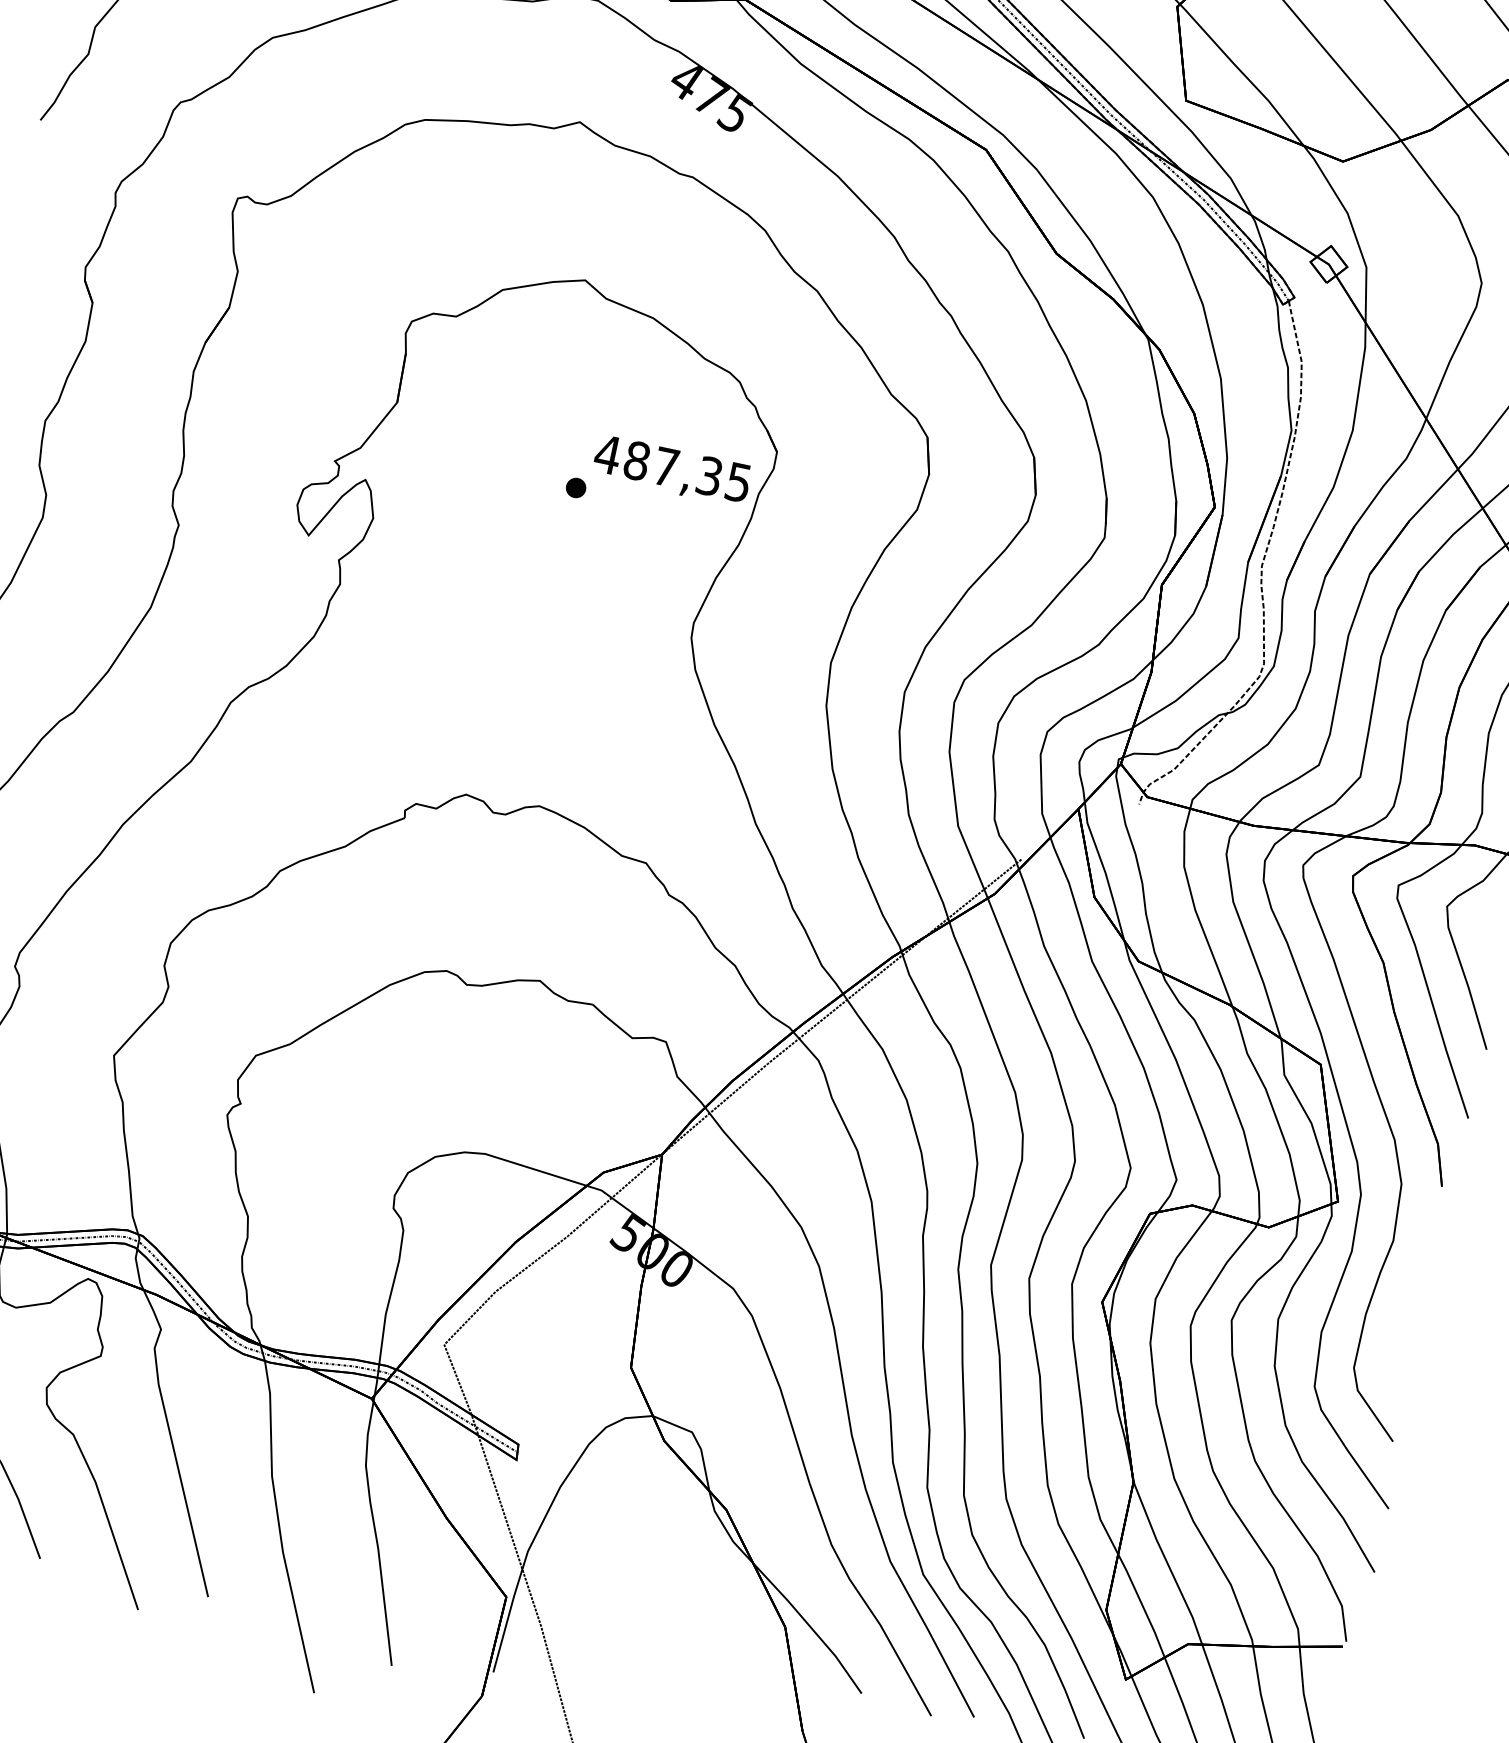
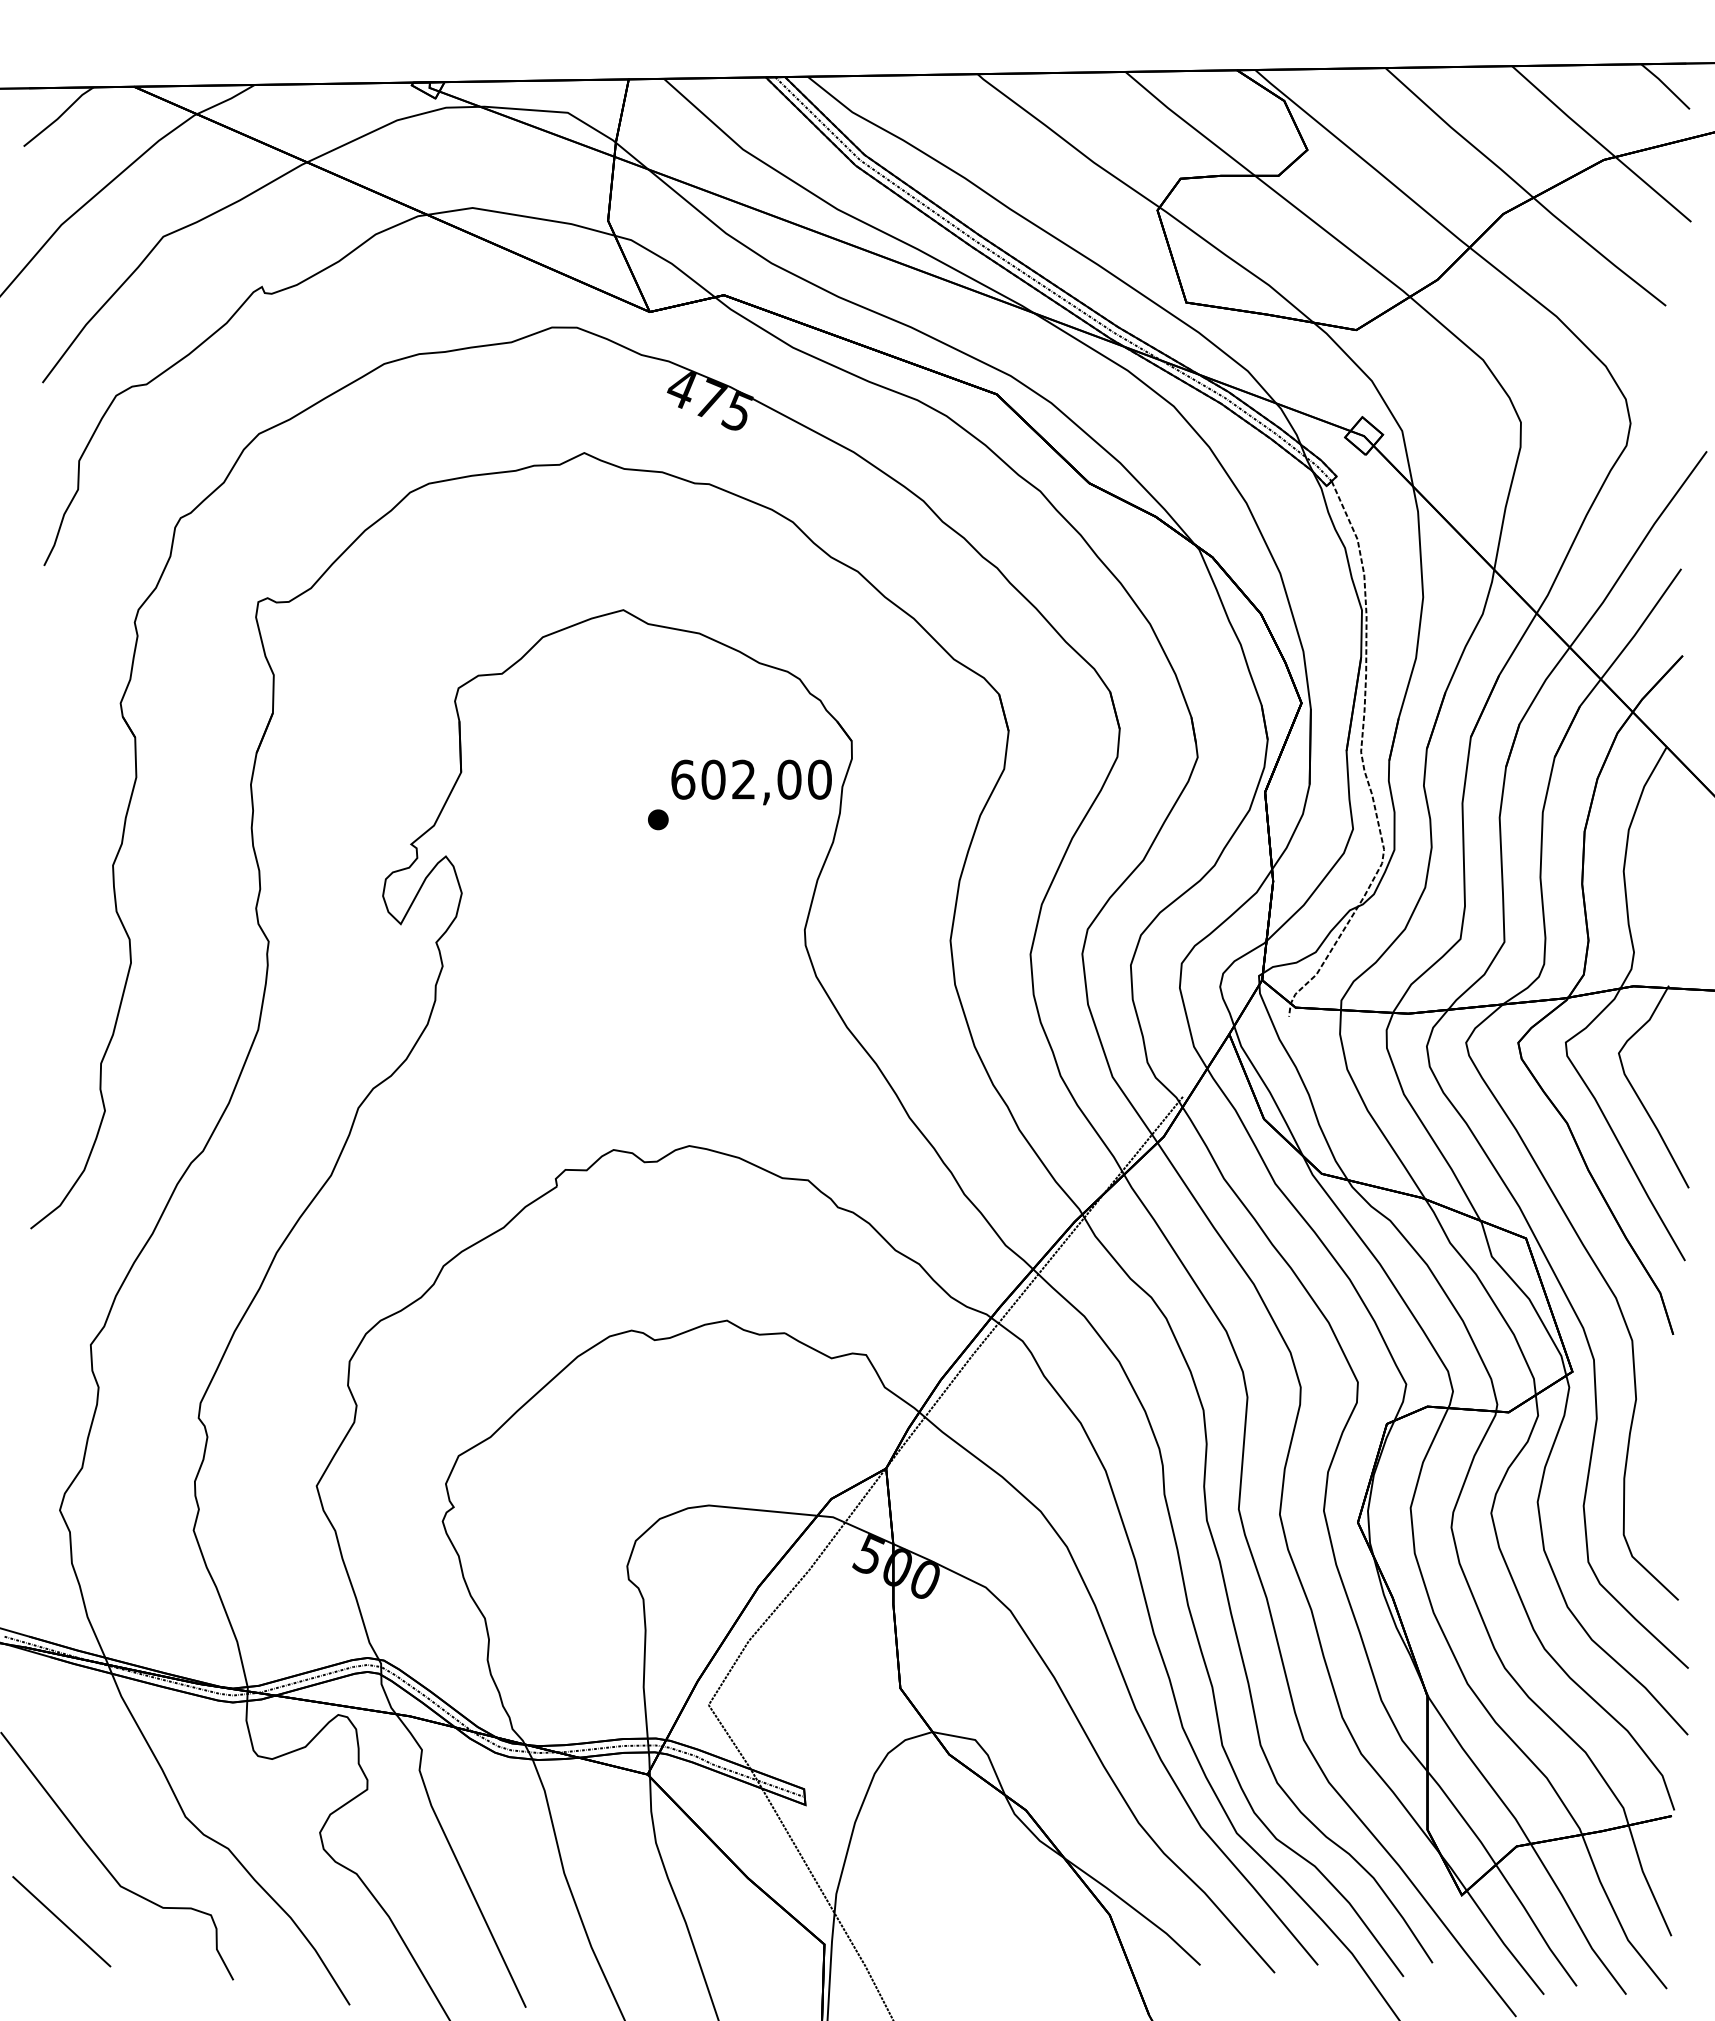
text: (672, 468) -> (750, 779), 487,35 -> 602,00

